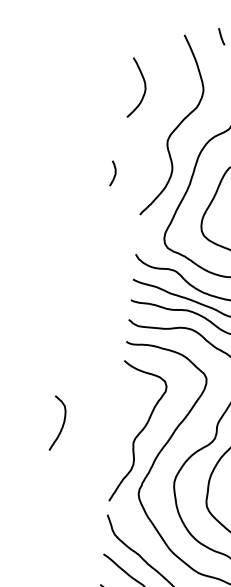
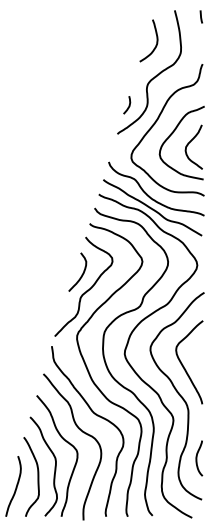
curve: (143, 84) -> (156, 40), moved
curve: (114, 173) -> (128, 105), moved
curve: (61, 424) -> (81, 274), moved

